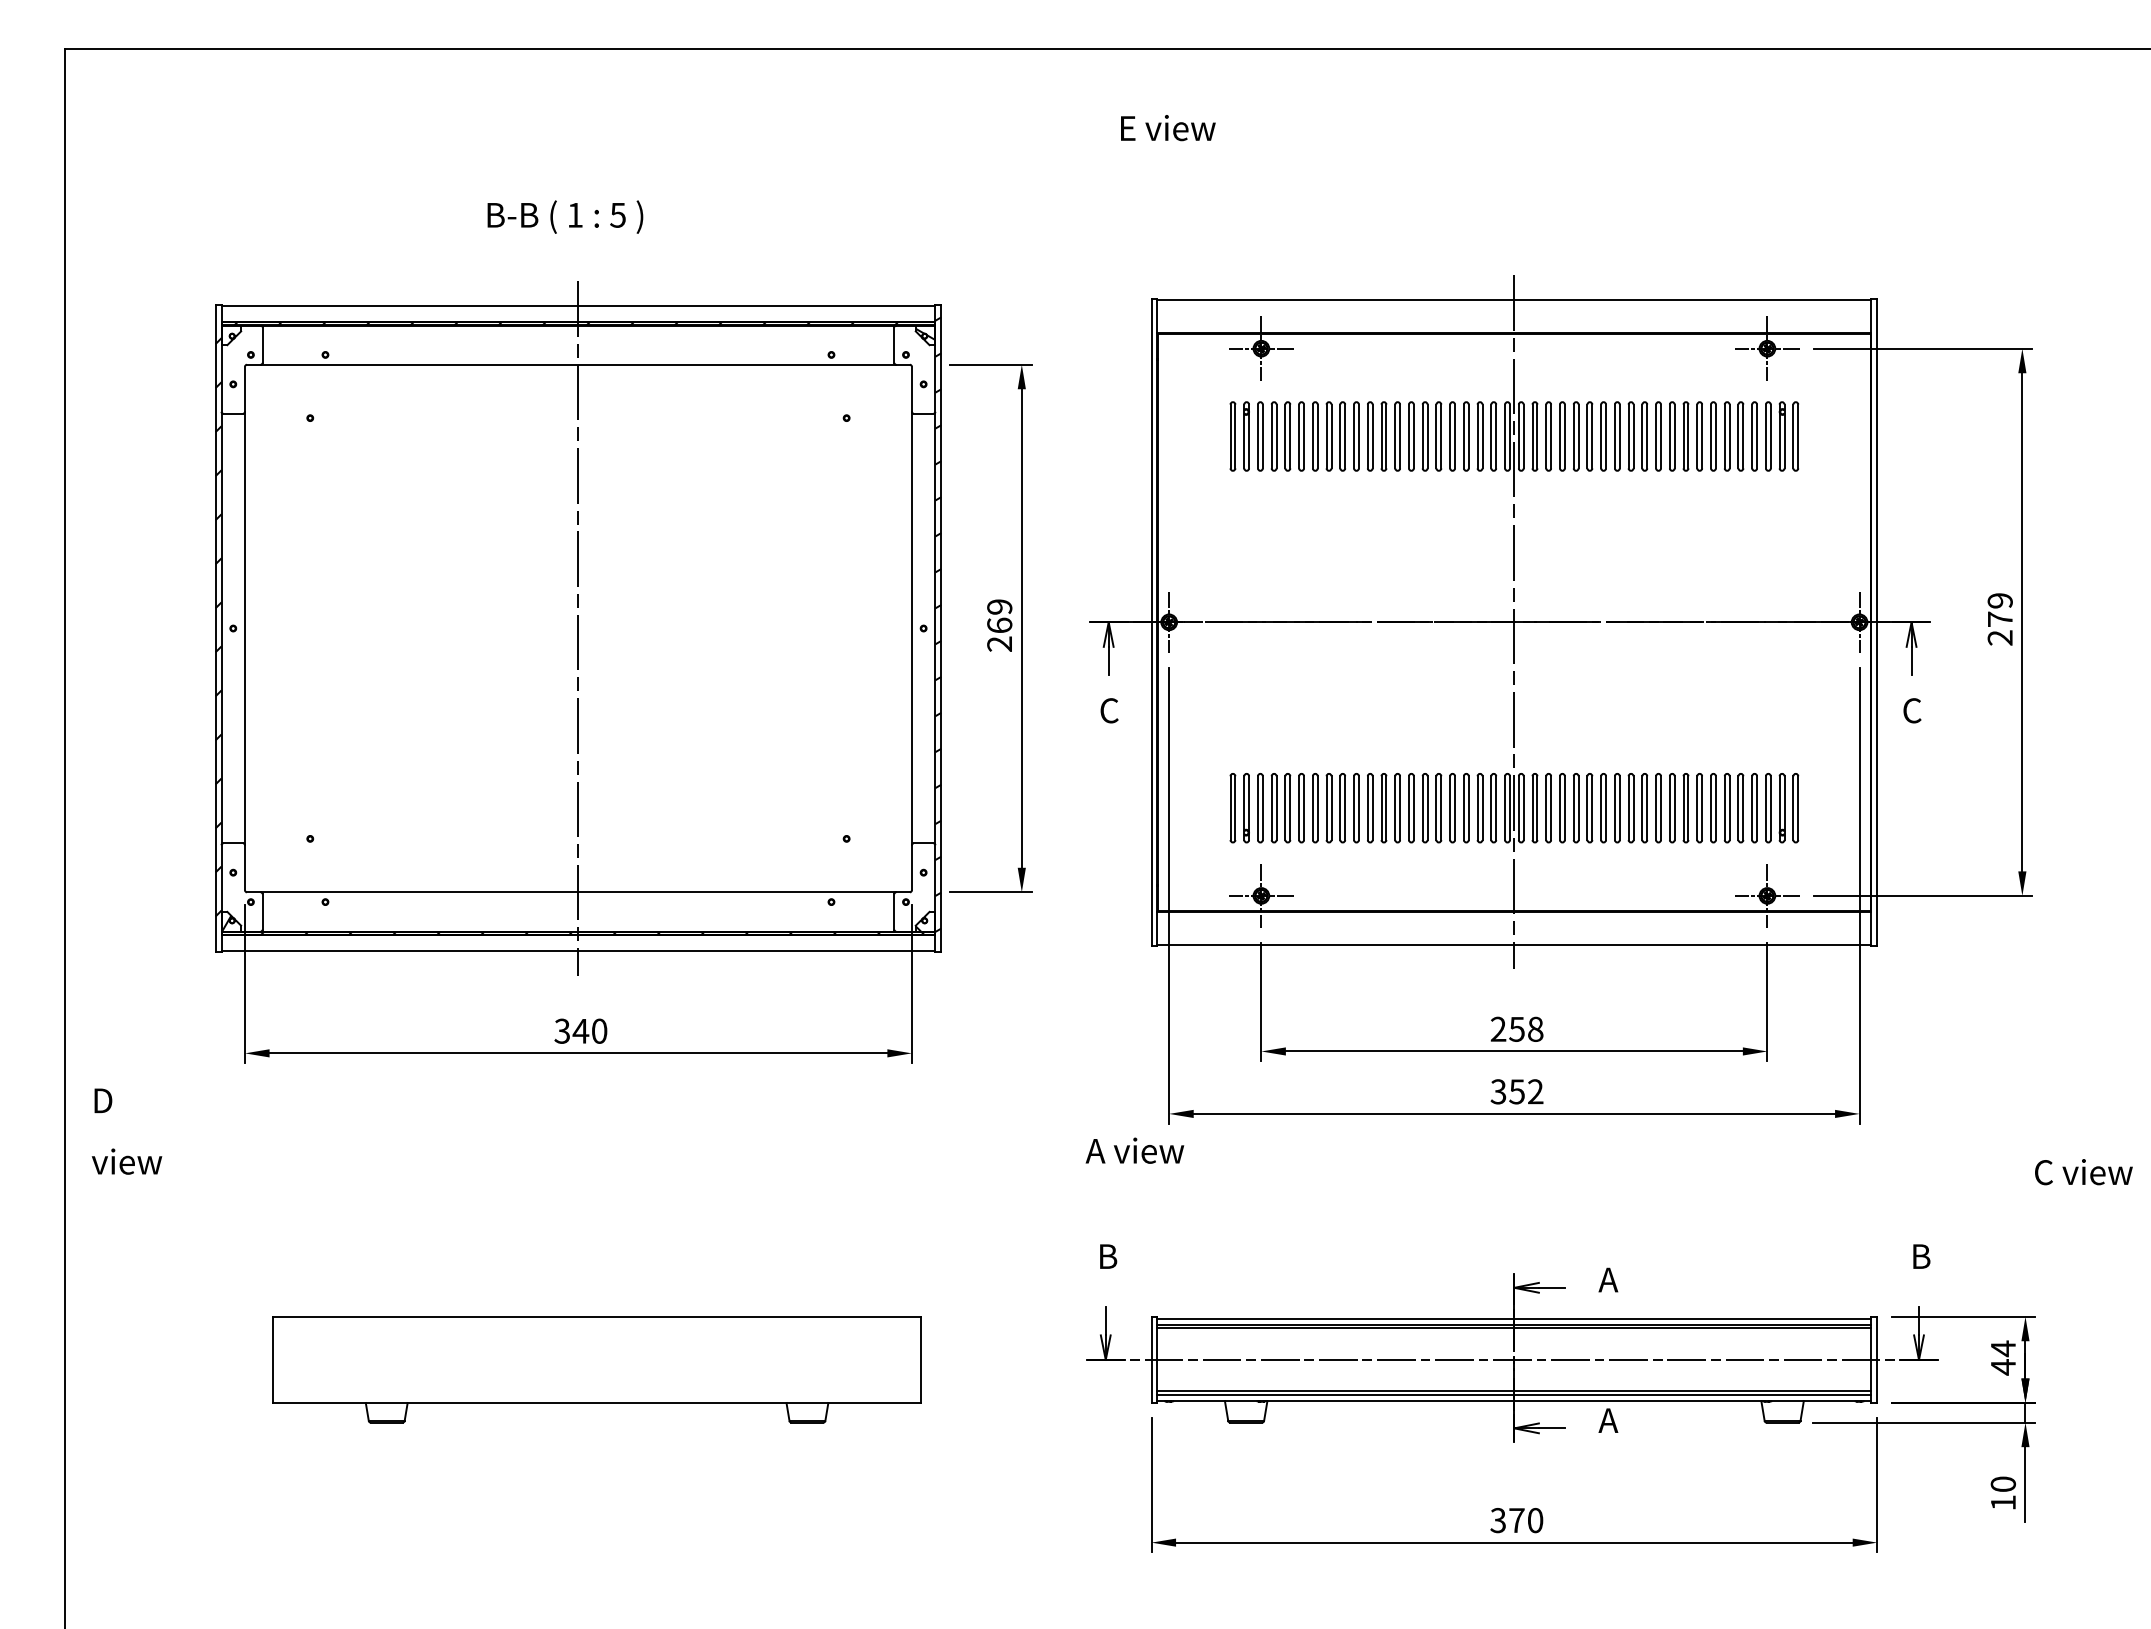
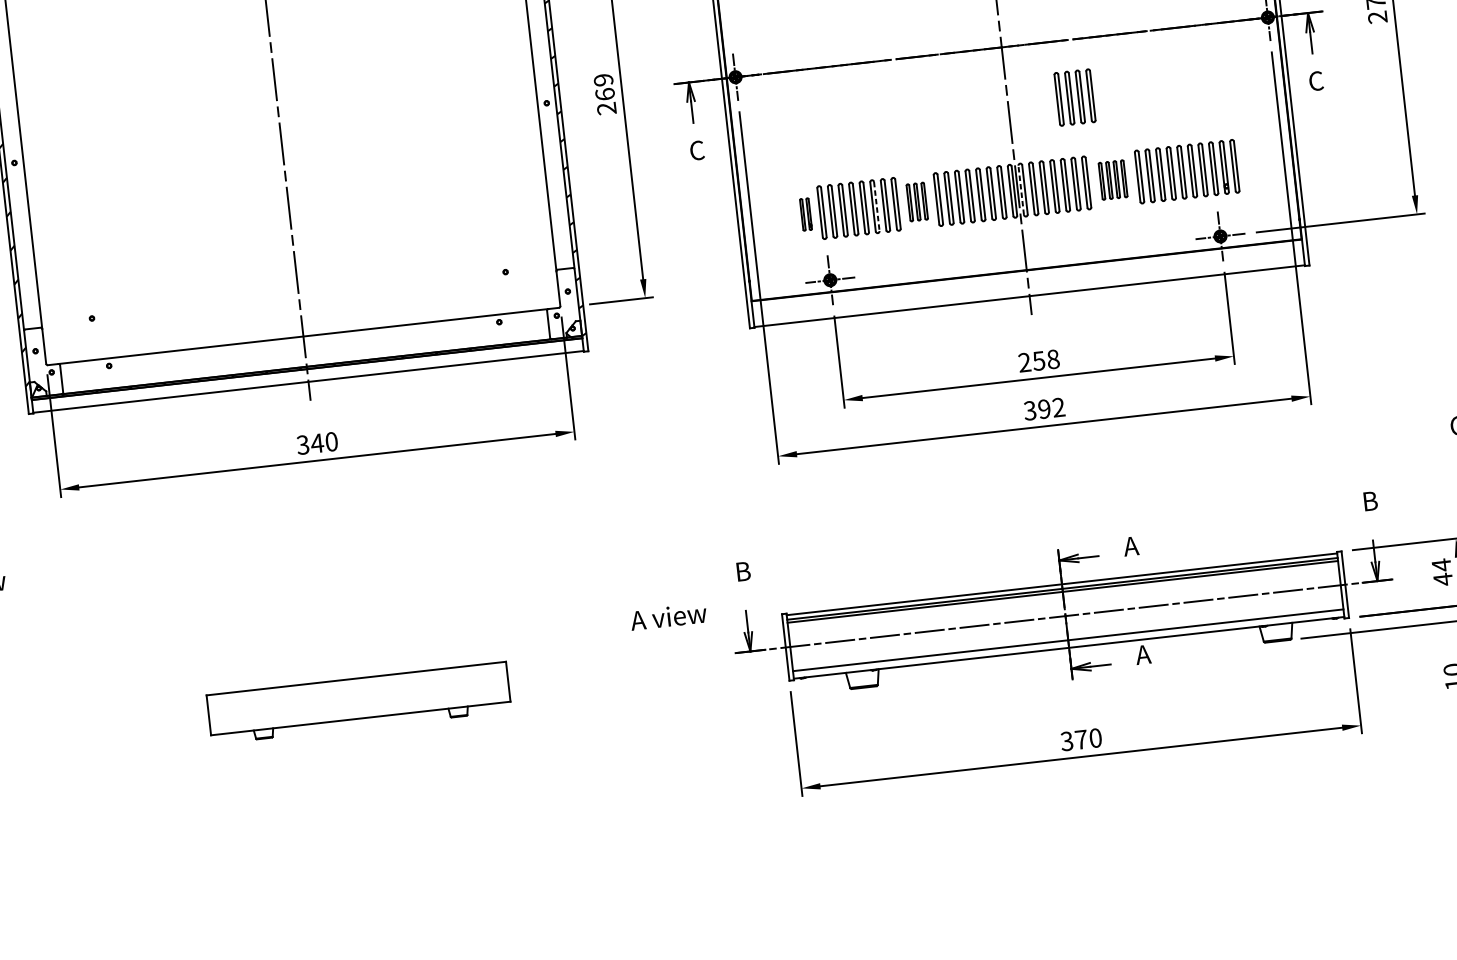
part: (1600, 697) -> (1074, 97), added
part: (1239, 808) -> (805, 214), size x0.6
line: (1331, 808) -> (876, 206), solid -> dashed
part: (1383, 808) -> (916, 202), size x0.7
line: (1518, 808) -> (1021, 190), solid -> dashed
part: (1637, 808) -> (1112, 180), size x0.7
text: (1516, 1091) -> (1043, 408), 352 -> 392
text: (1134, 1150) -> (668, 616), moved
part: (596, 1369) -> (358, 702), size x0.6
line: (1514, 1395) -> (1068, 643), removed

